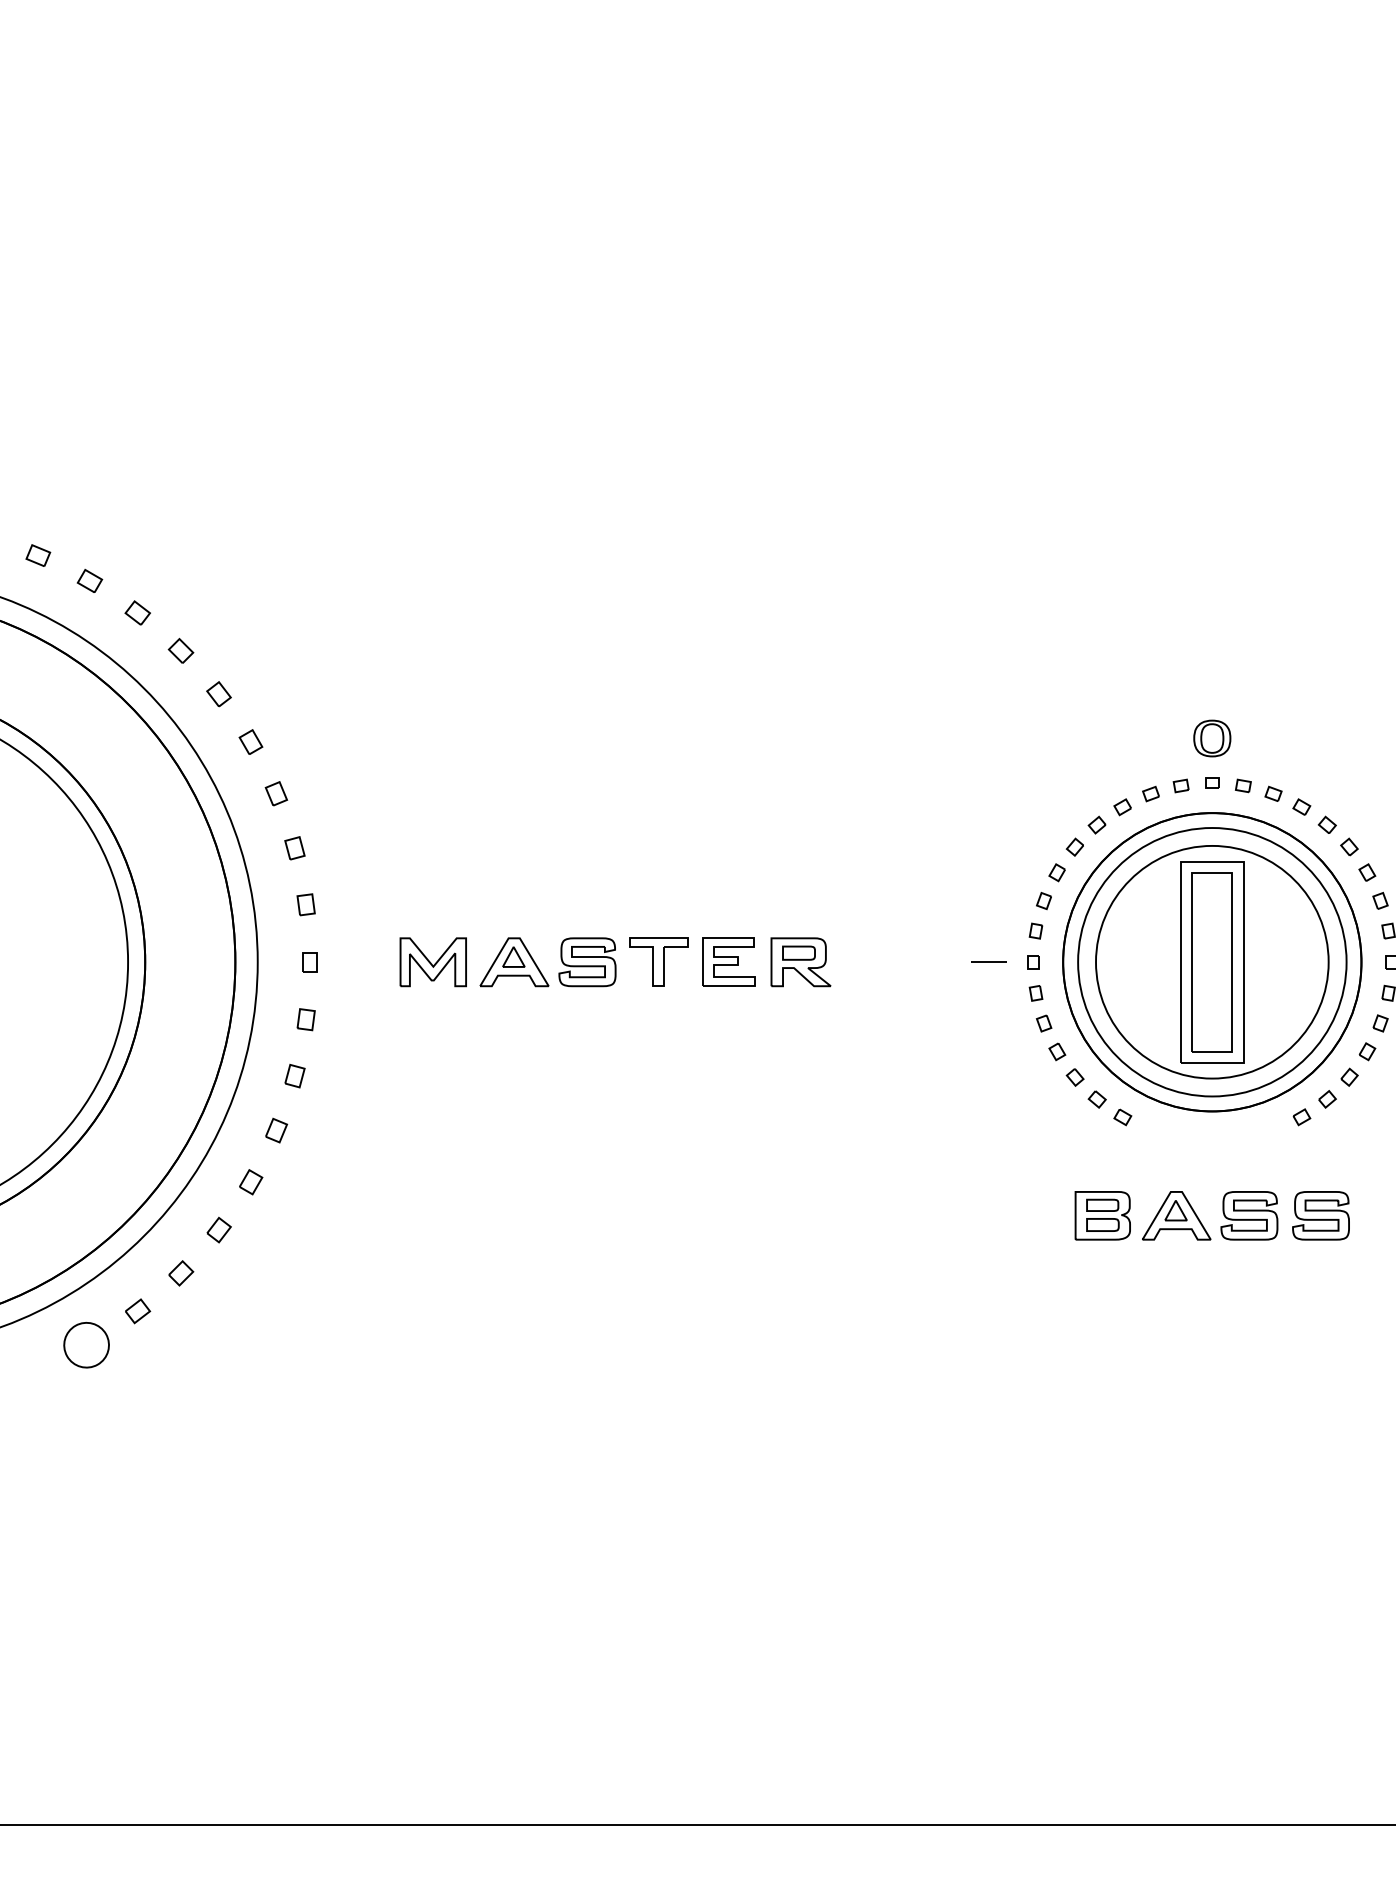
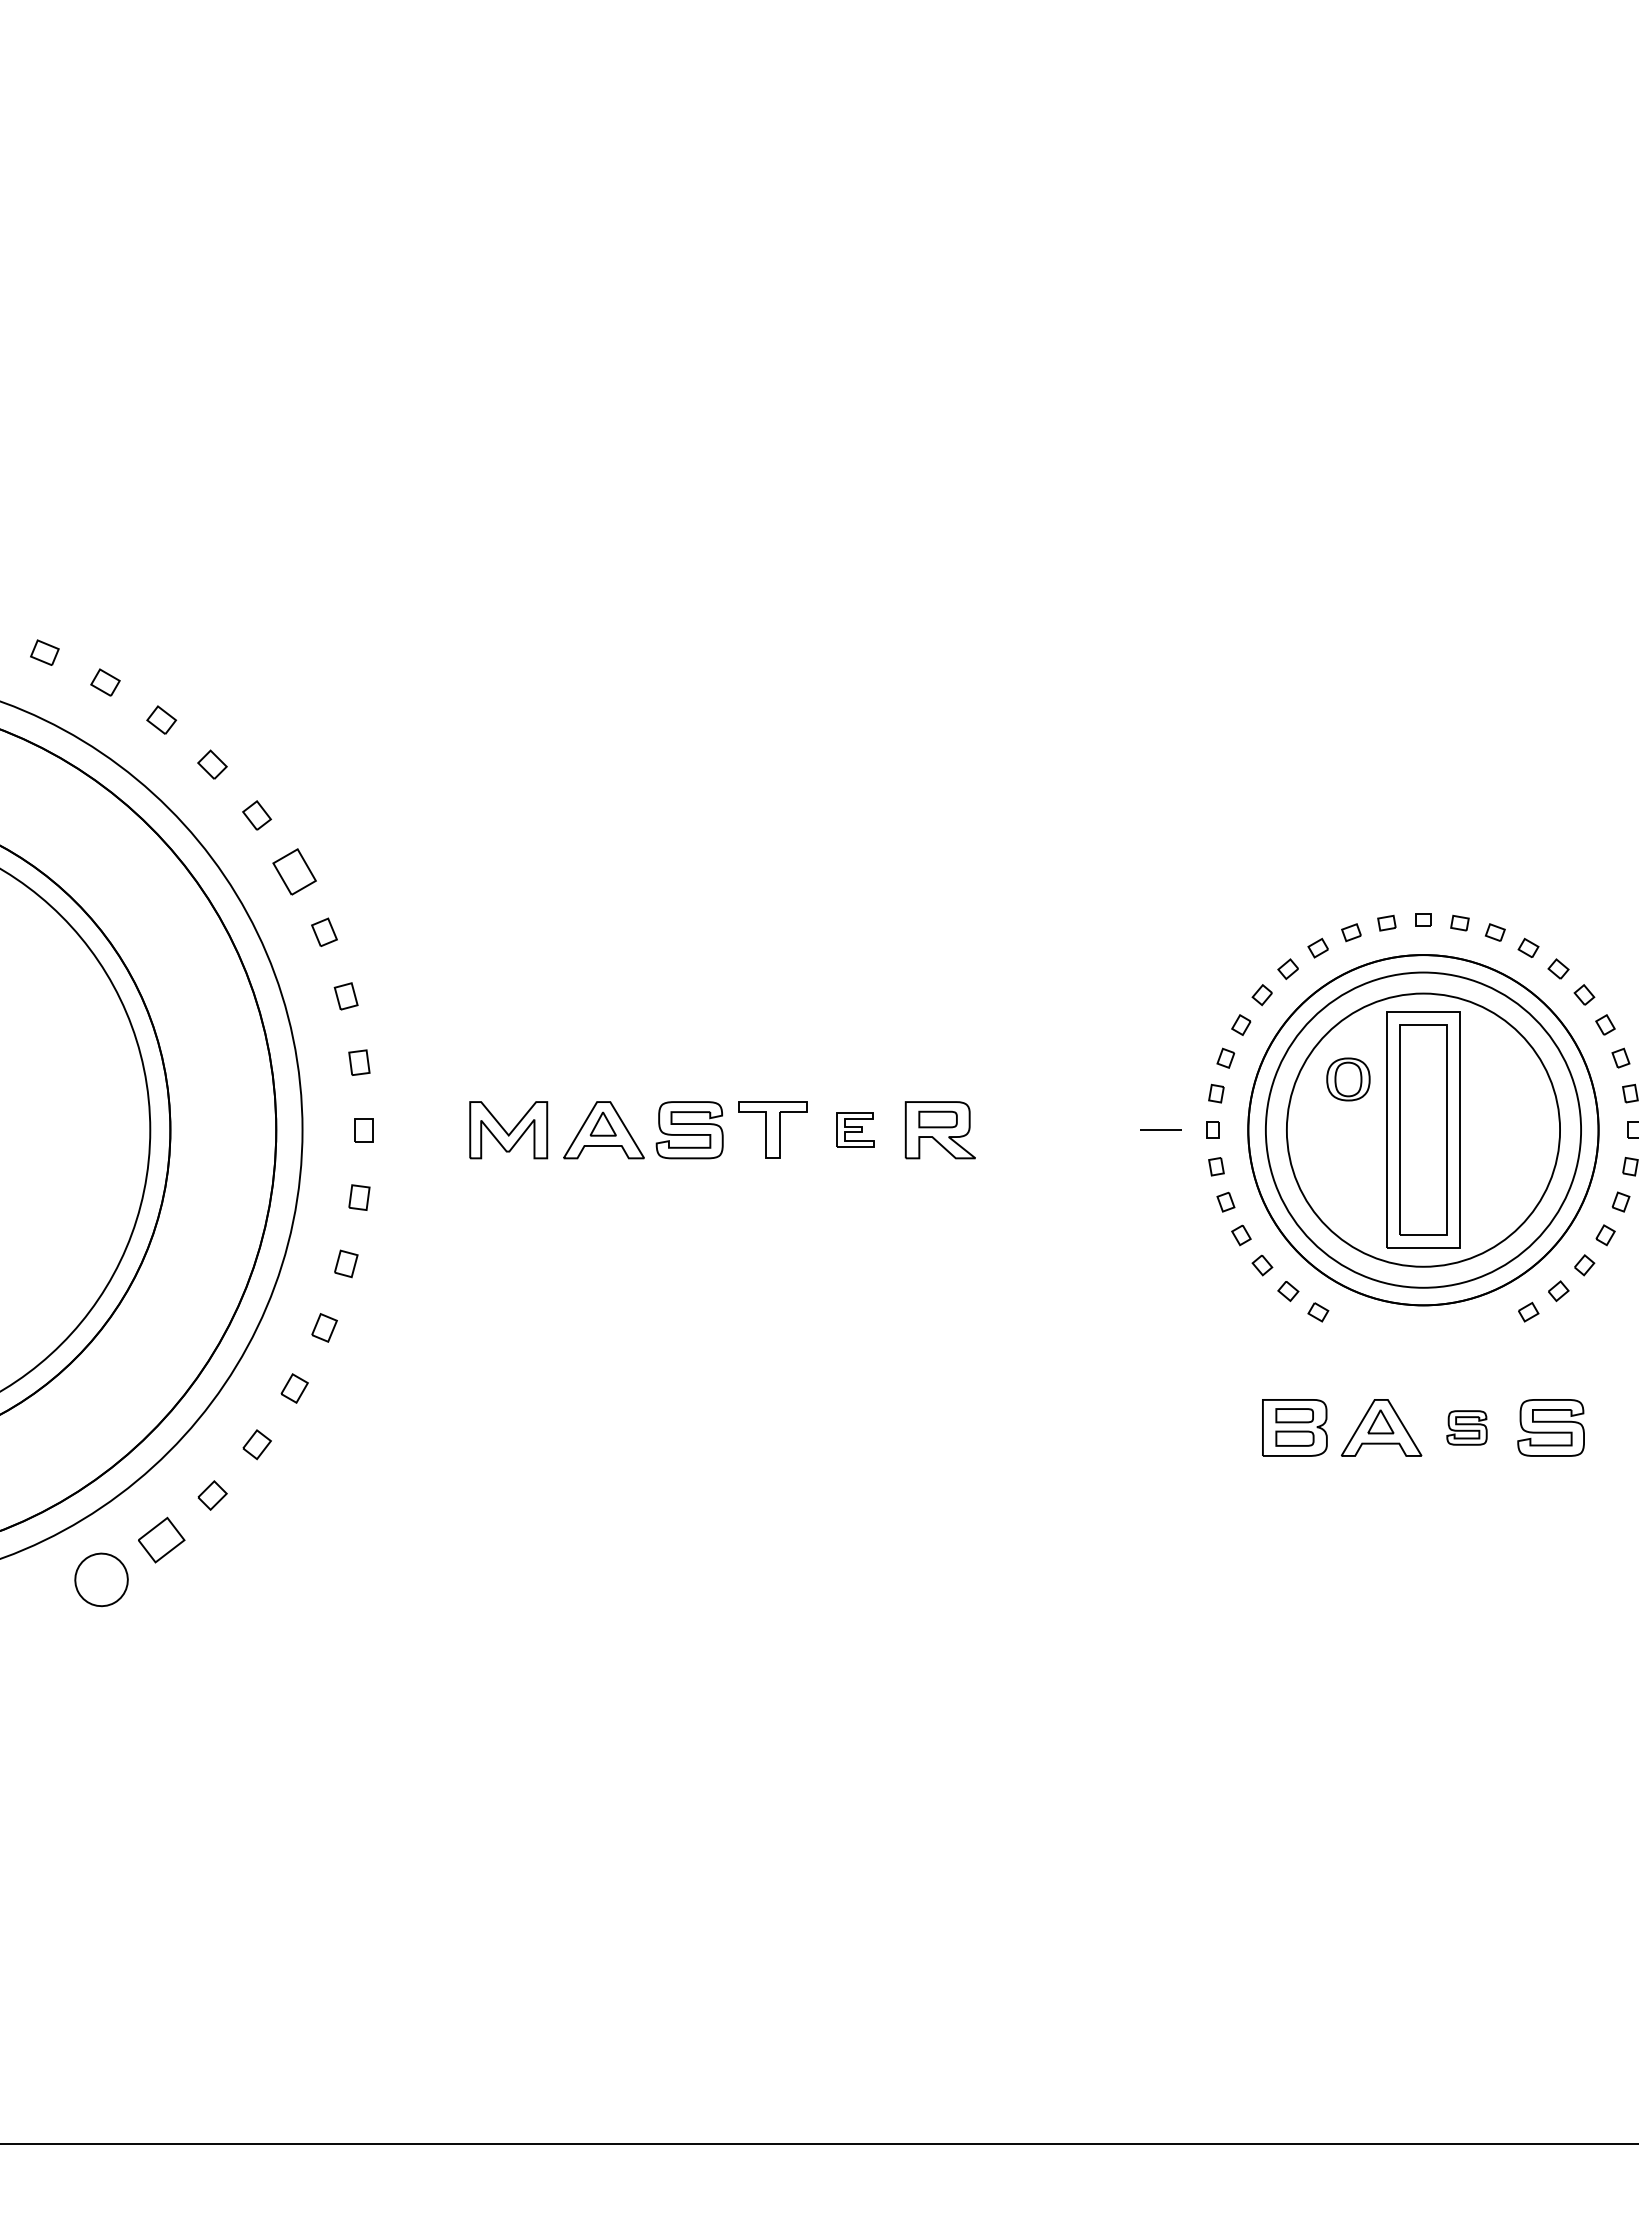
part: (1212, 738) -> (1348, 1079), moved
part: (250, 741) -> (294, 871), size x1.6
part: (728, 961) -> (855, 1129), size x0.6
part: (1248, 1215) -> (1466, 1427), size x0.6
part: (137, 1310) -> (161, 1539), size x1.6

